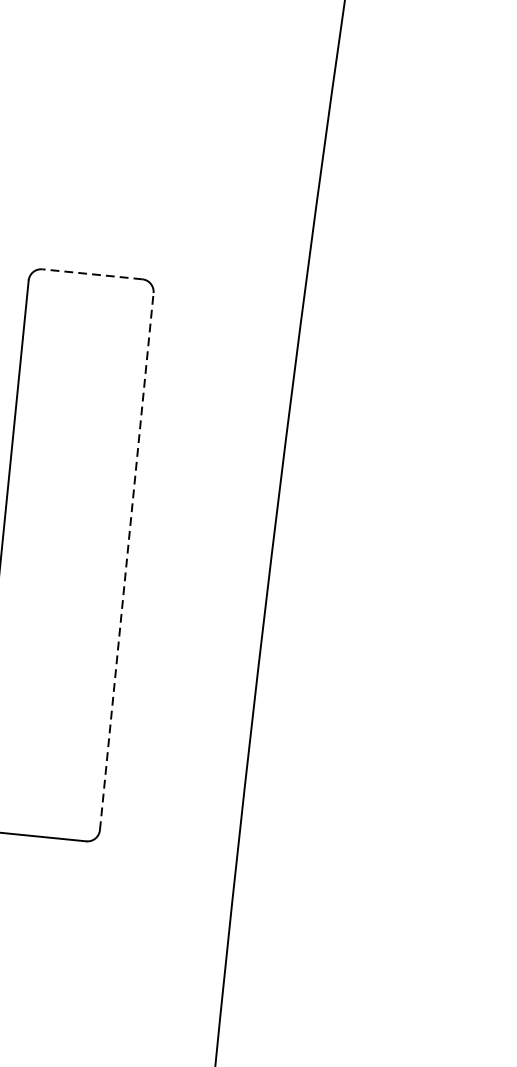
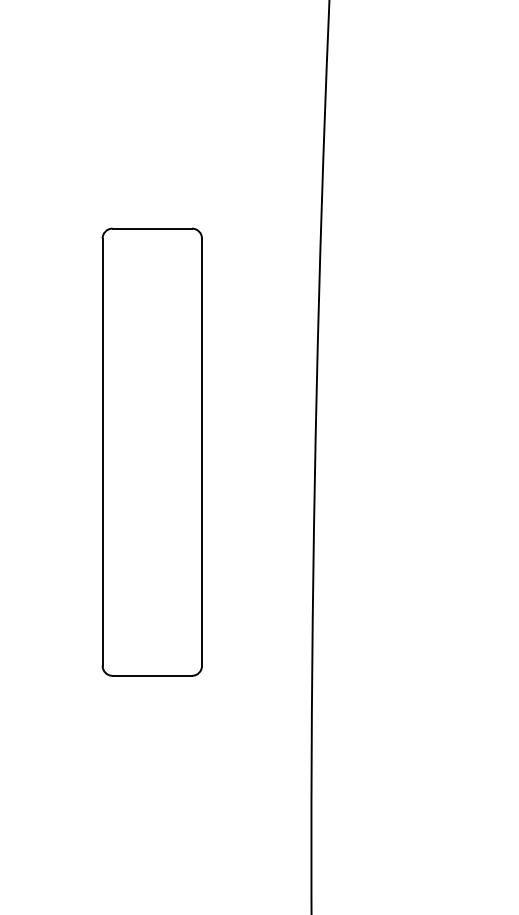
line: (92, 274) -> (152, 228), dashed -> solid
line: (127, 561) -> (202, 452), dashed -> solid

